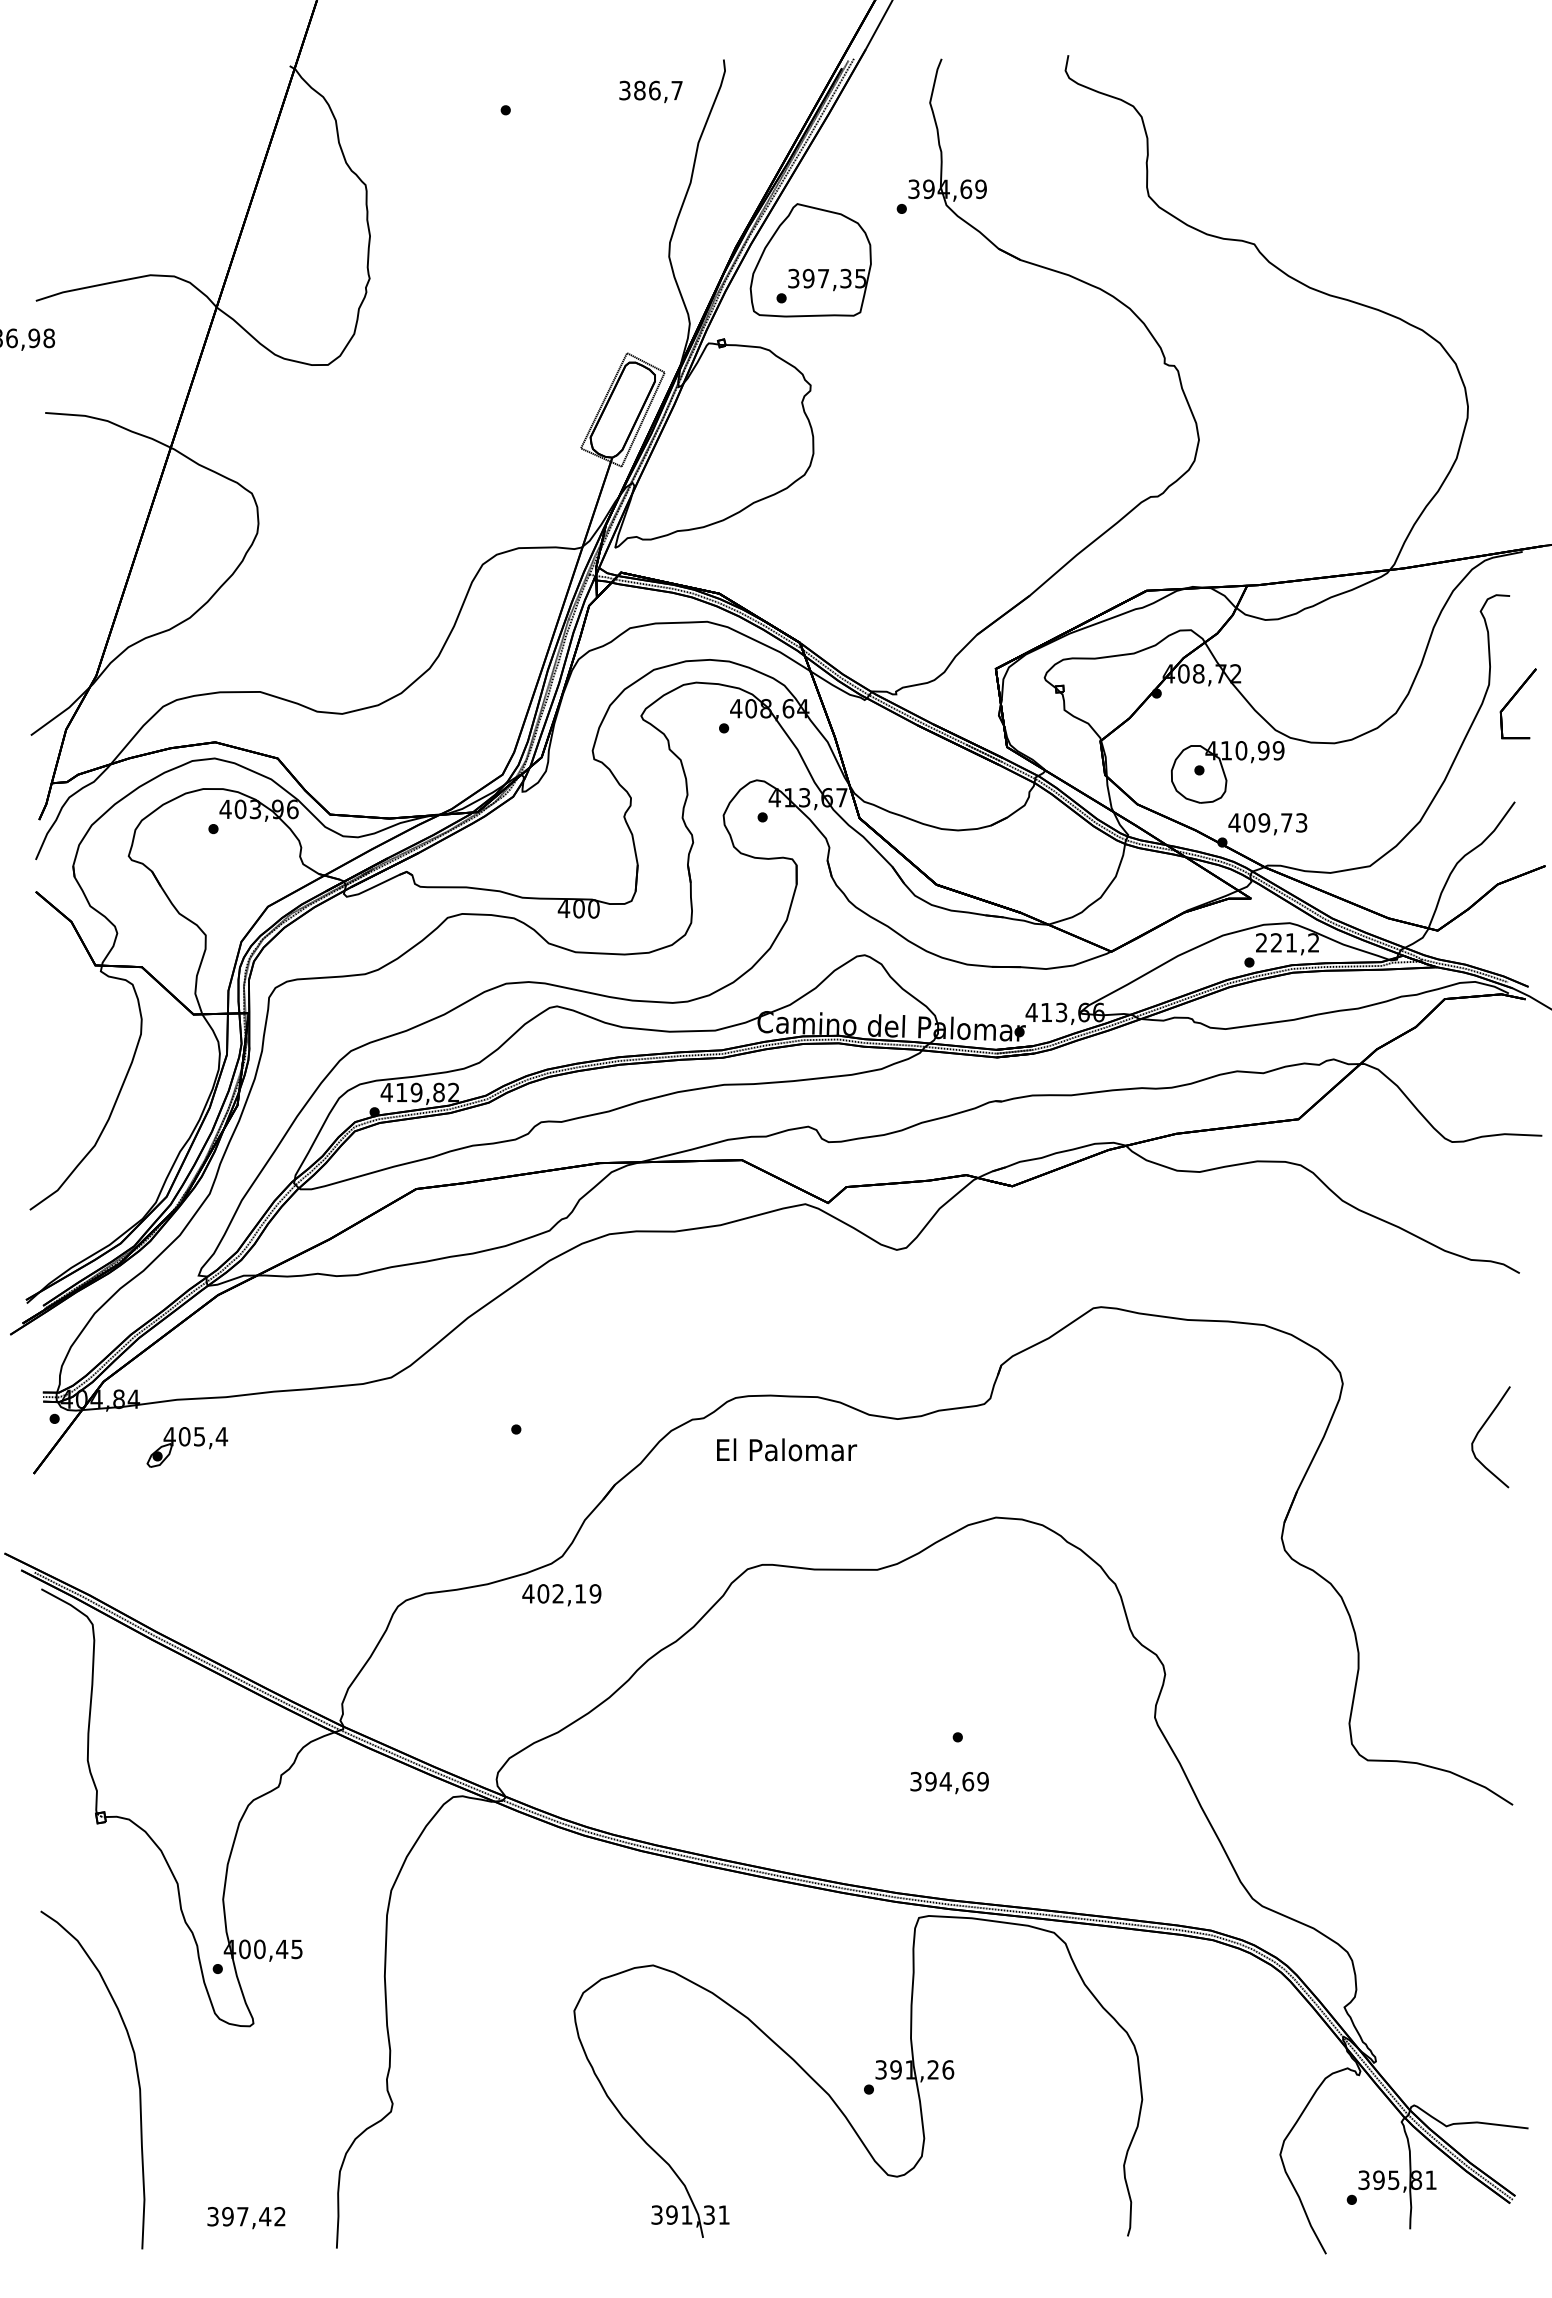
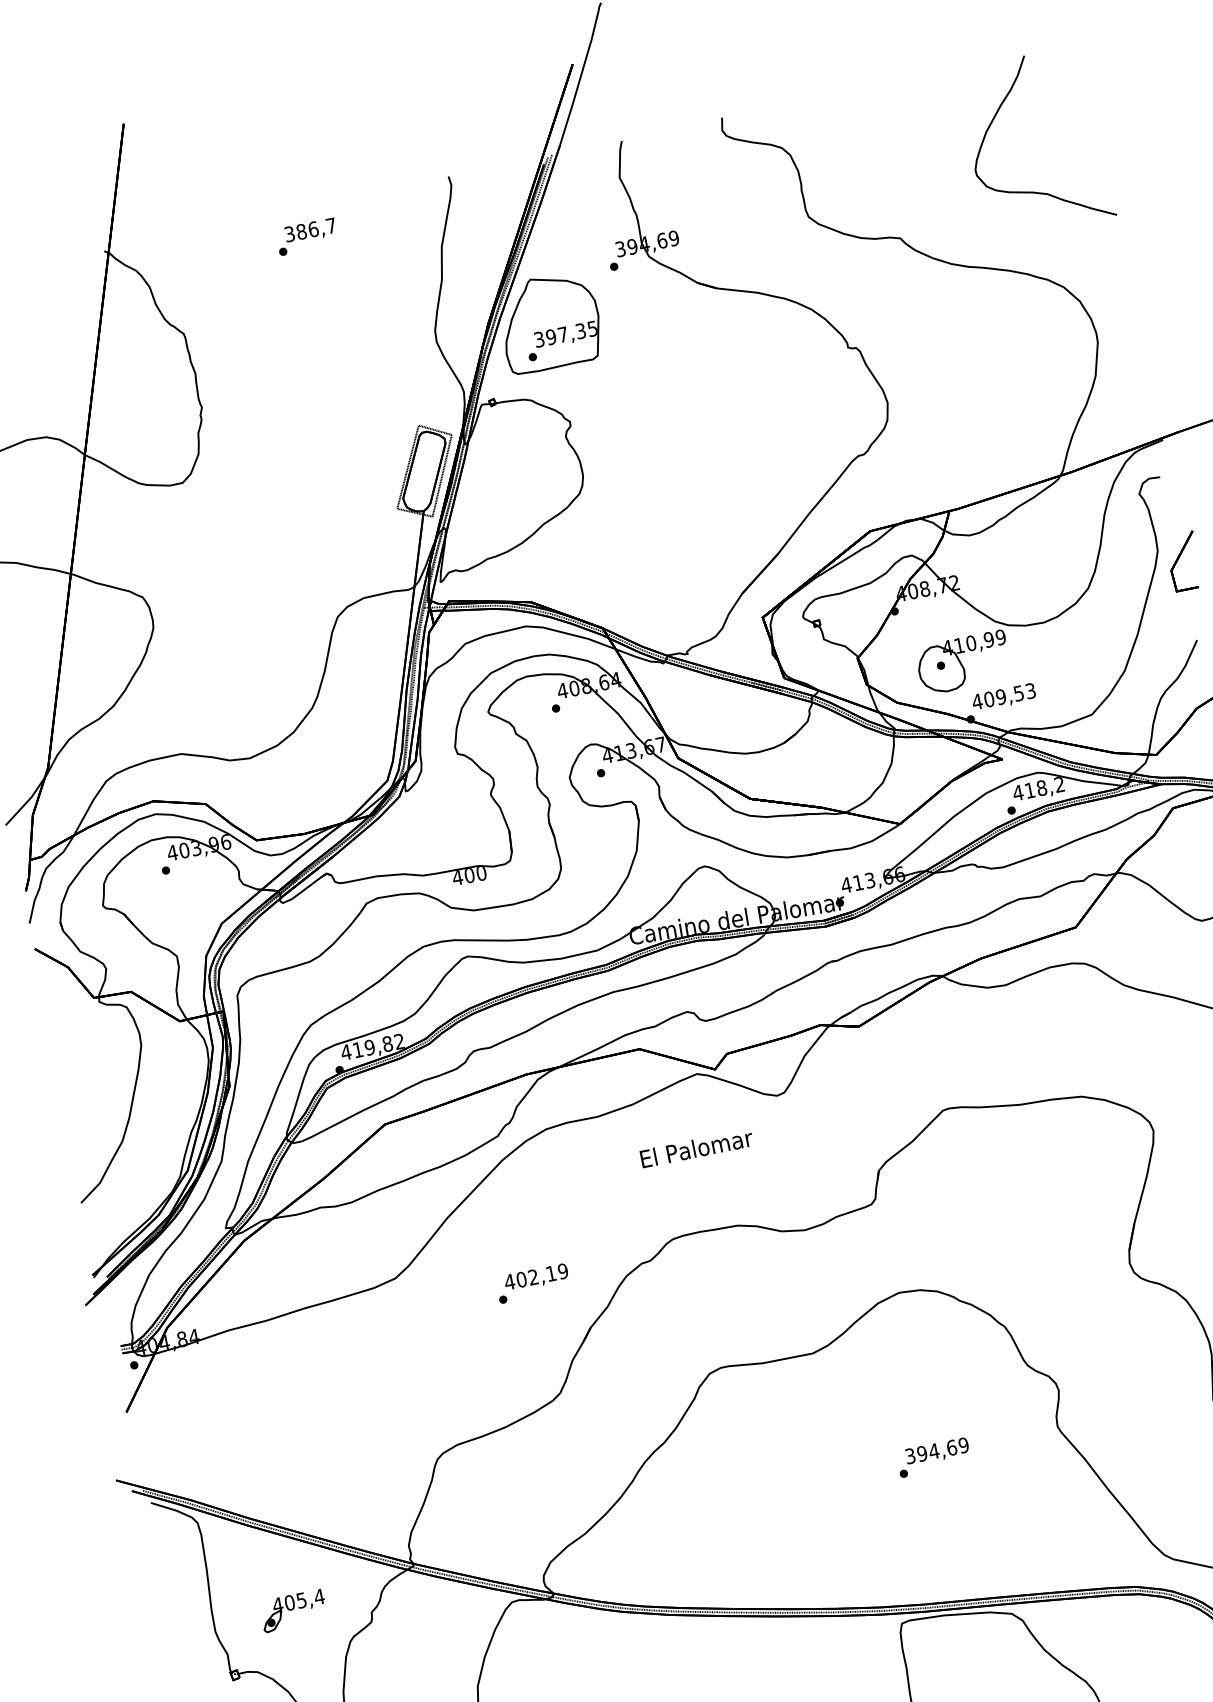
text: (650, 91) -> (310, 230), moved
curve: (1394, 126) -> (992, 122), added
text: (1286, 822) -> (1018, 693), 409,73 -> 409,53
text: (1276, 942) -> (1029, 790), 221,2 -> 418,2
part: (187, 1447) -> (293, 1610), moved
text: (787, 1449) -> (697, 1147), moved
text: (561, 1595) -> (536, 1278), moved
text: (949, 1782) -> (937, 1451), moved

